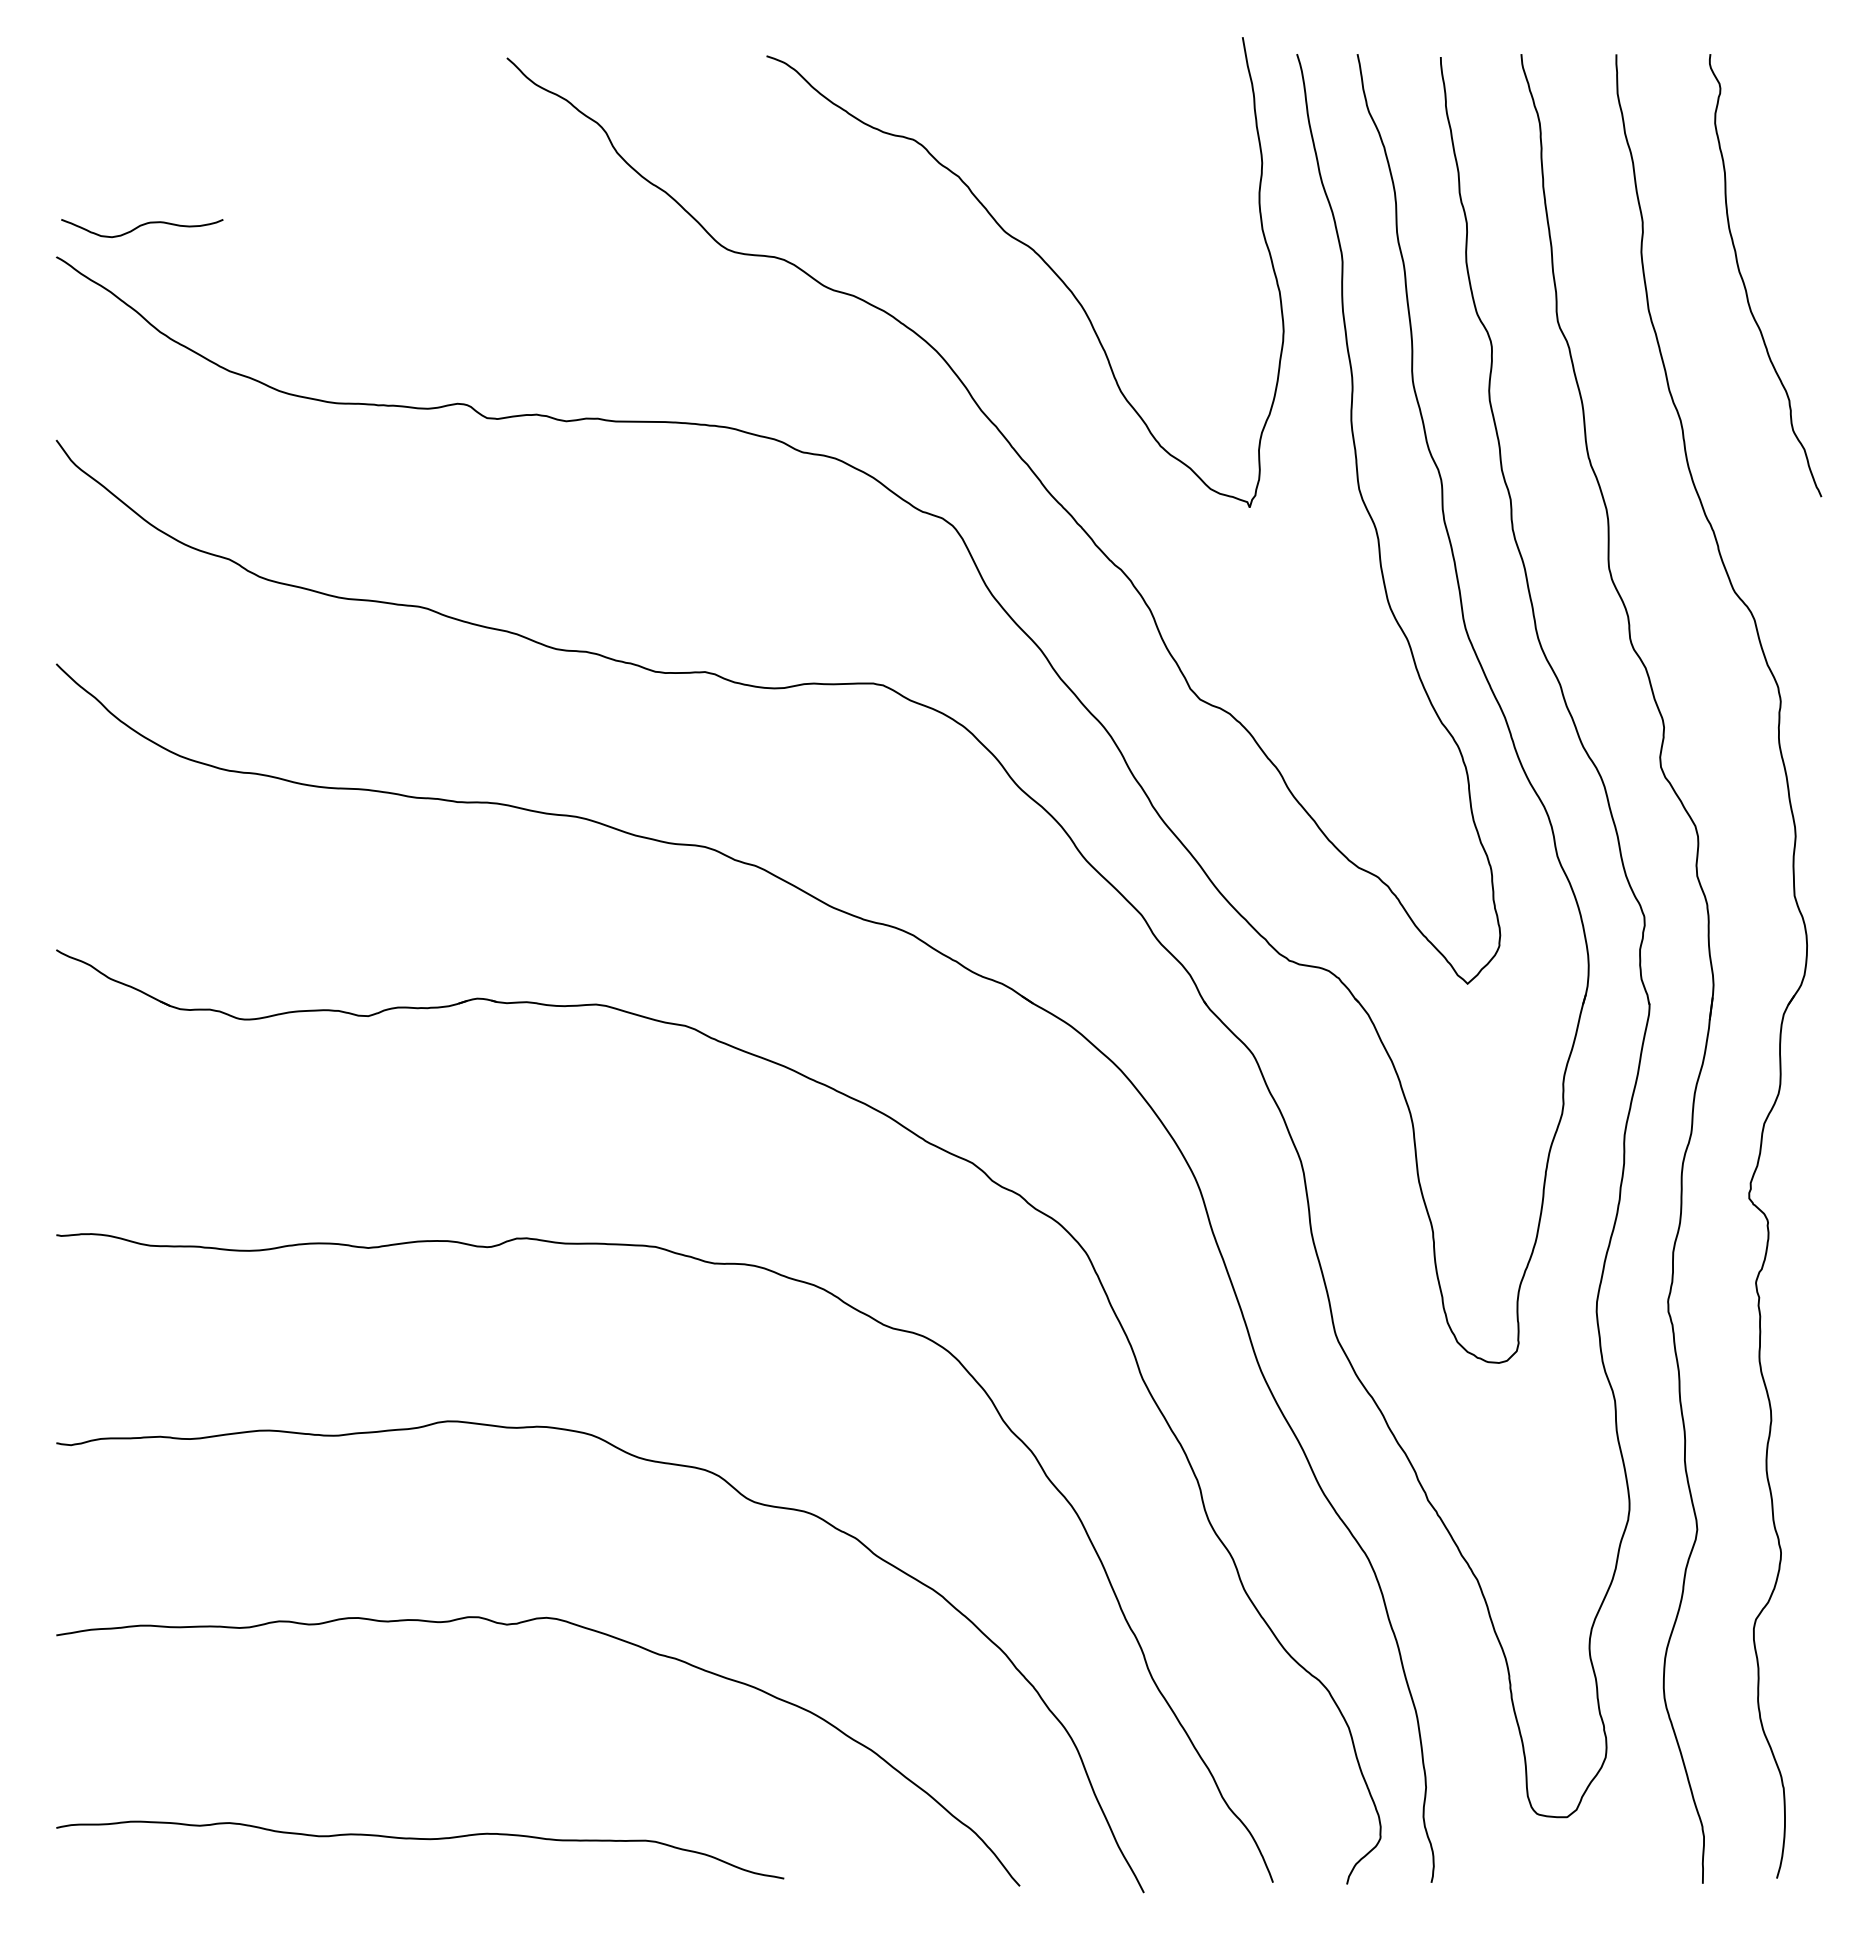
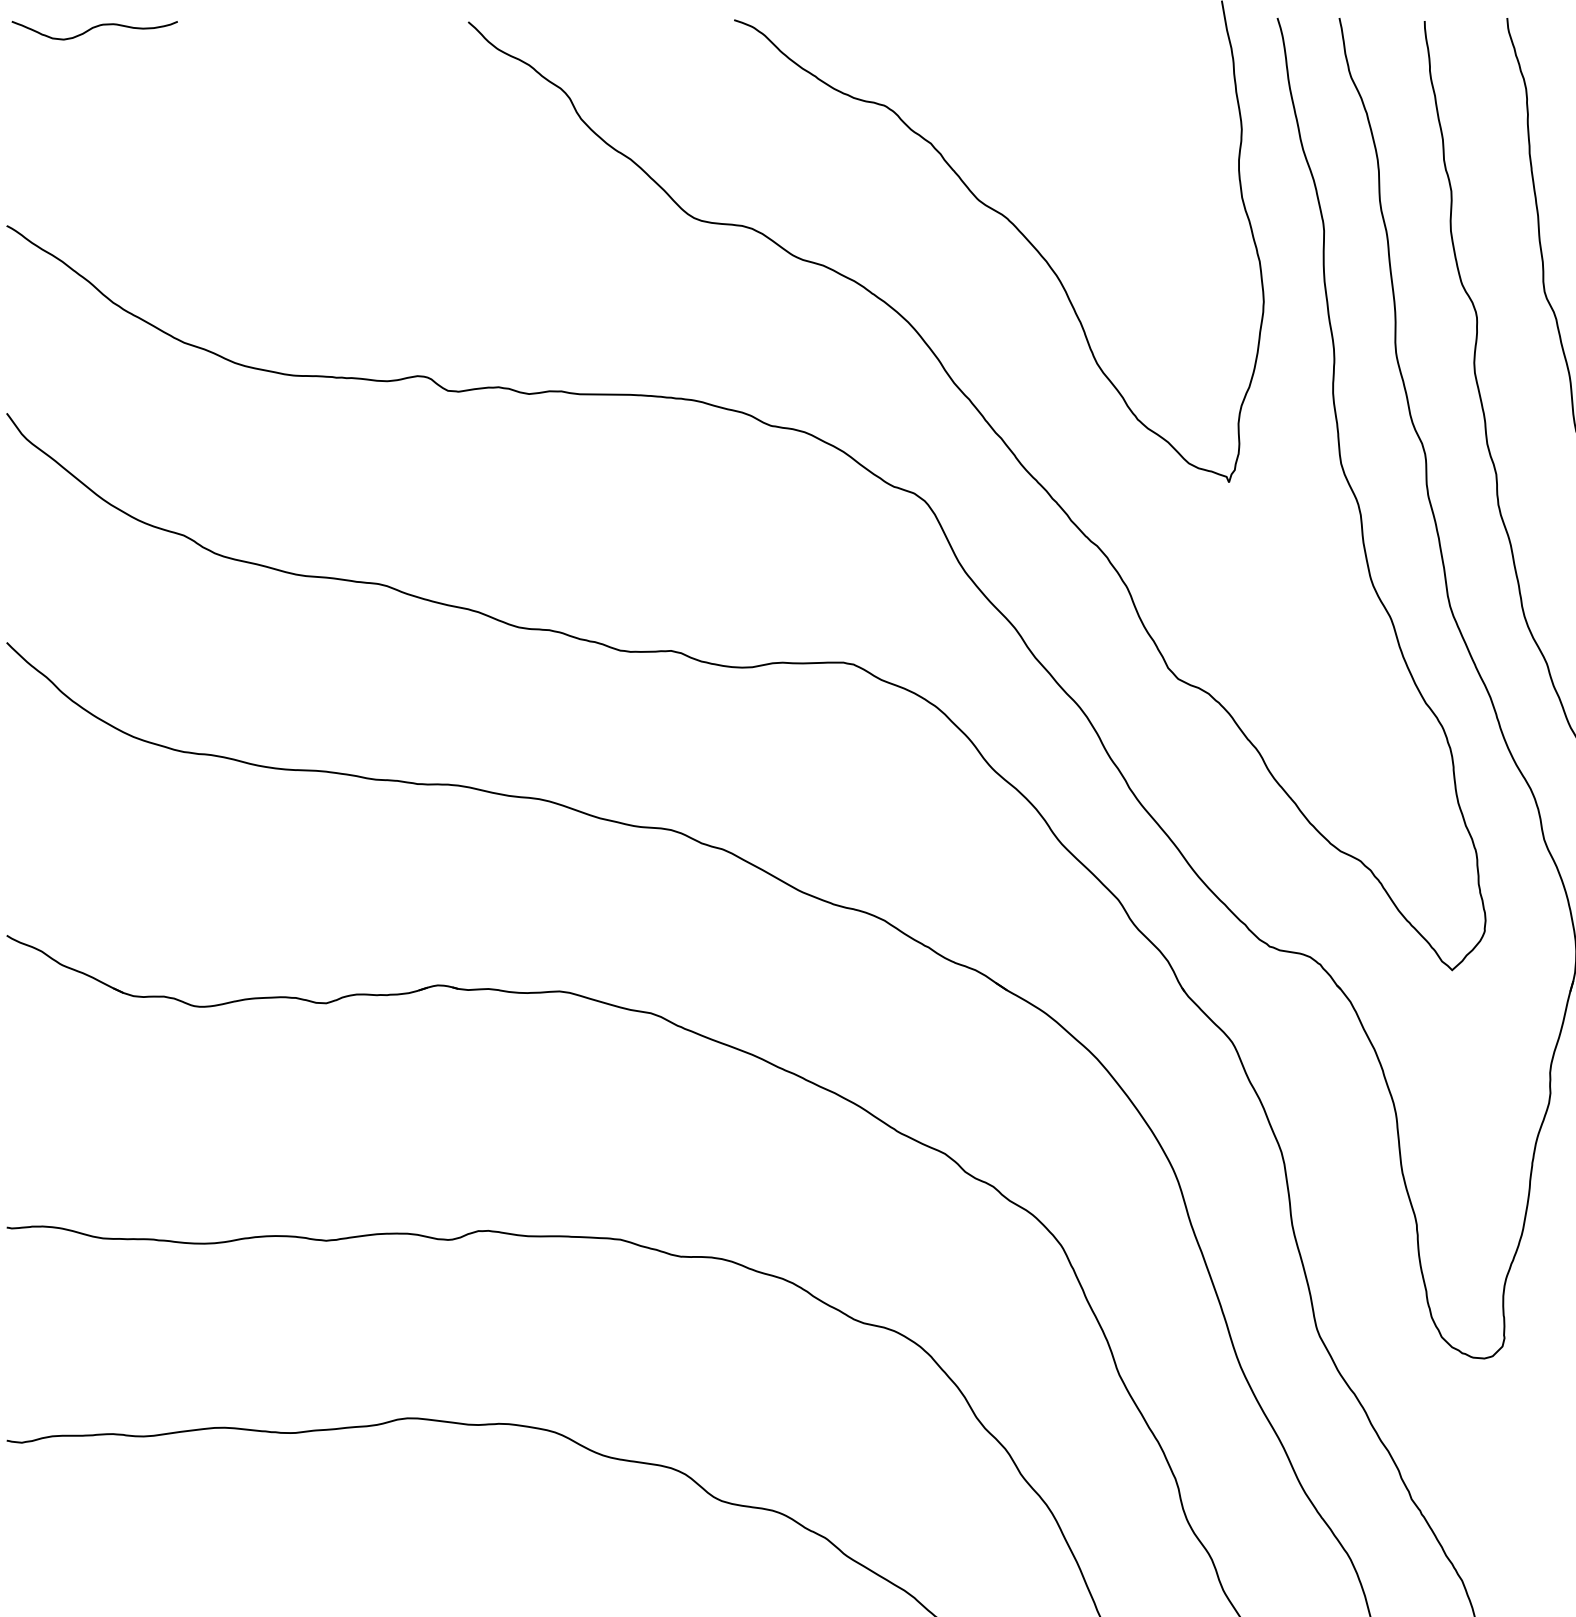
curve: (141, 226) -> (93, 28), moved

